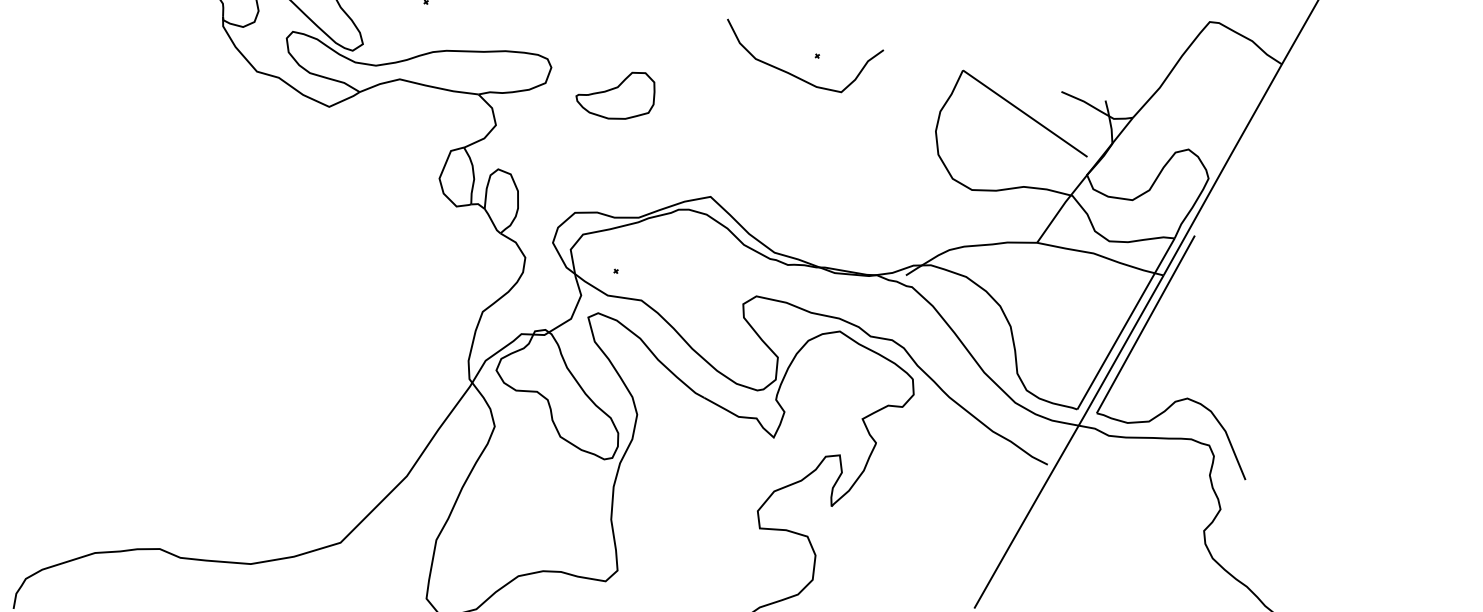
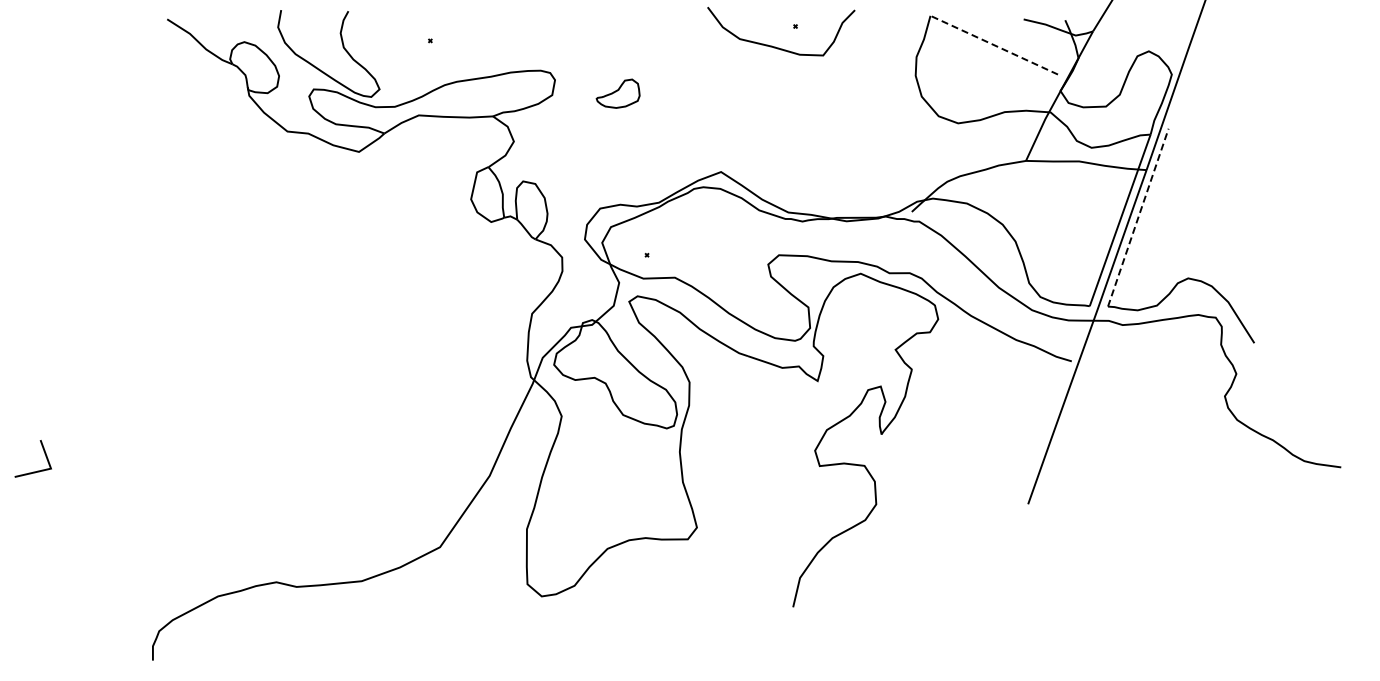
part: (615, 93) -> (617, 93), size x0.6
line: (1024, 112) -> (993, 44), solid -> dashed
line: (1146, 324) -> (1138, 217), solid -> dashed

